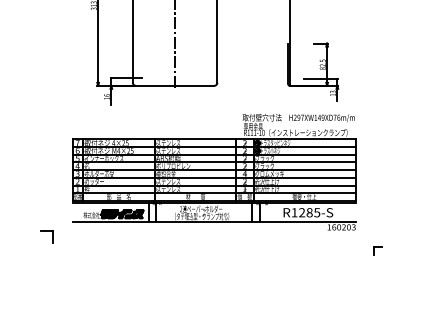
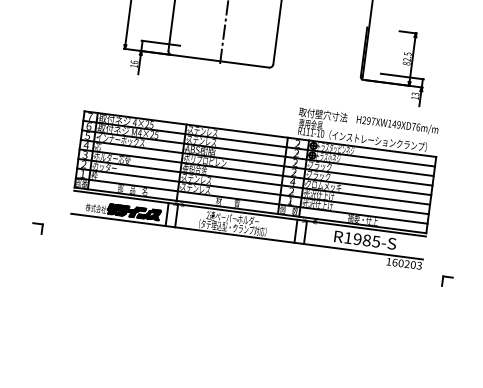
text: (302, 212) -> (358, 239), R1285-S -> R1985-S
part: (47, 236) -> (37, 227), size x0.62
part: (377, 250) -> (447, 280), moved

